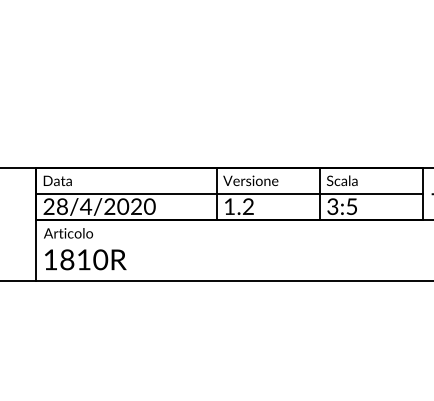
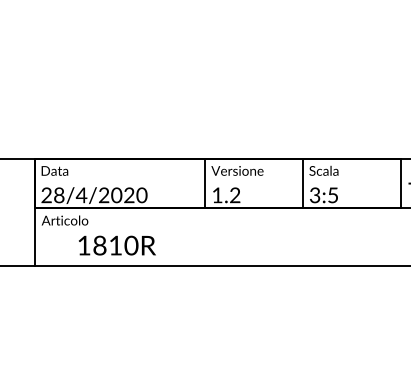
line: (229, 194) -> (217, 183), removed
text: (85, 259) -> (117, 245), moved

